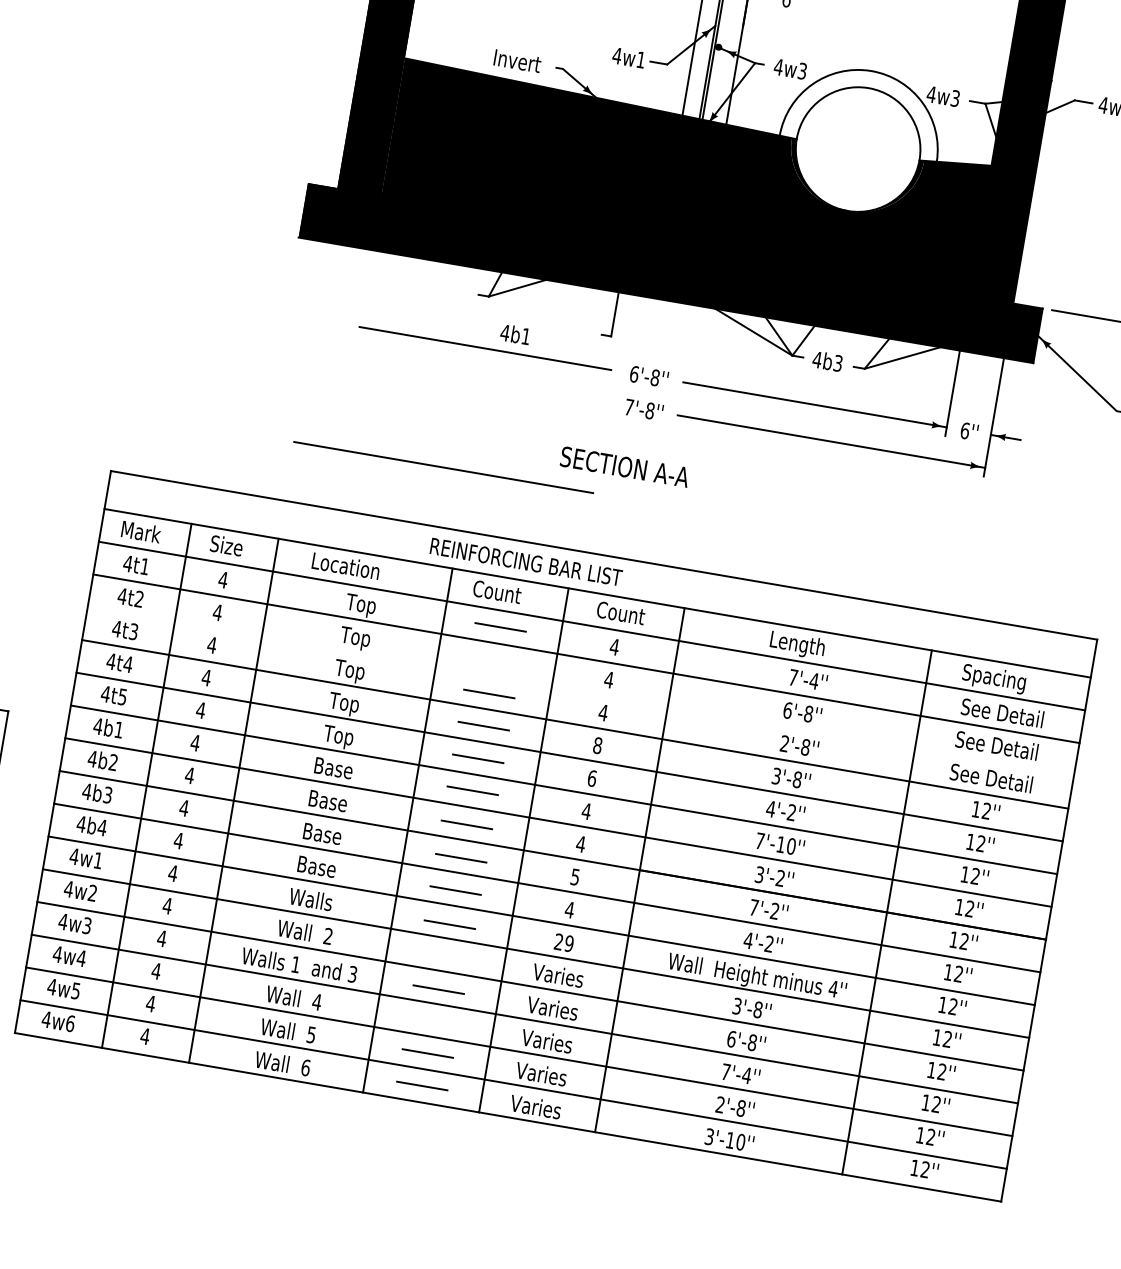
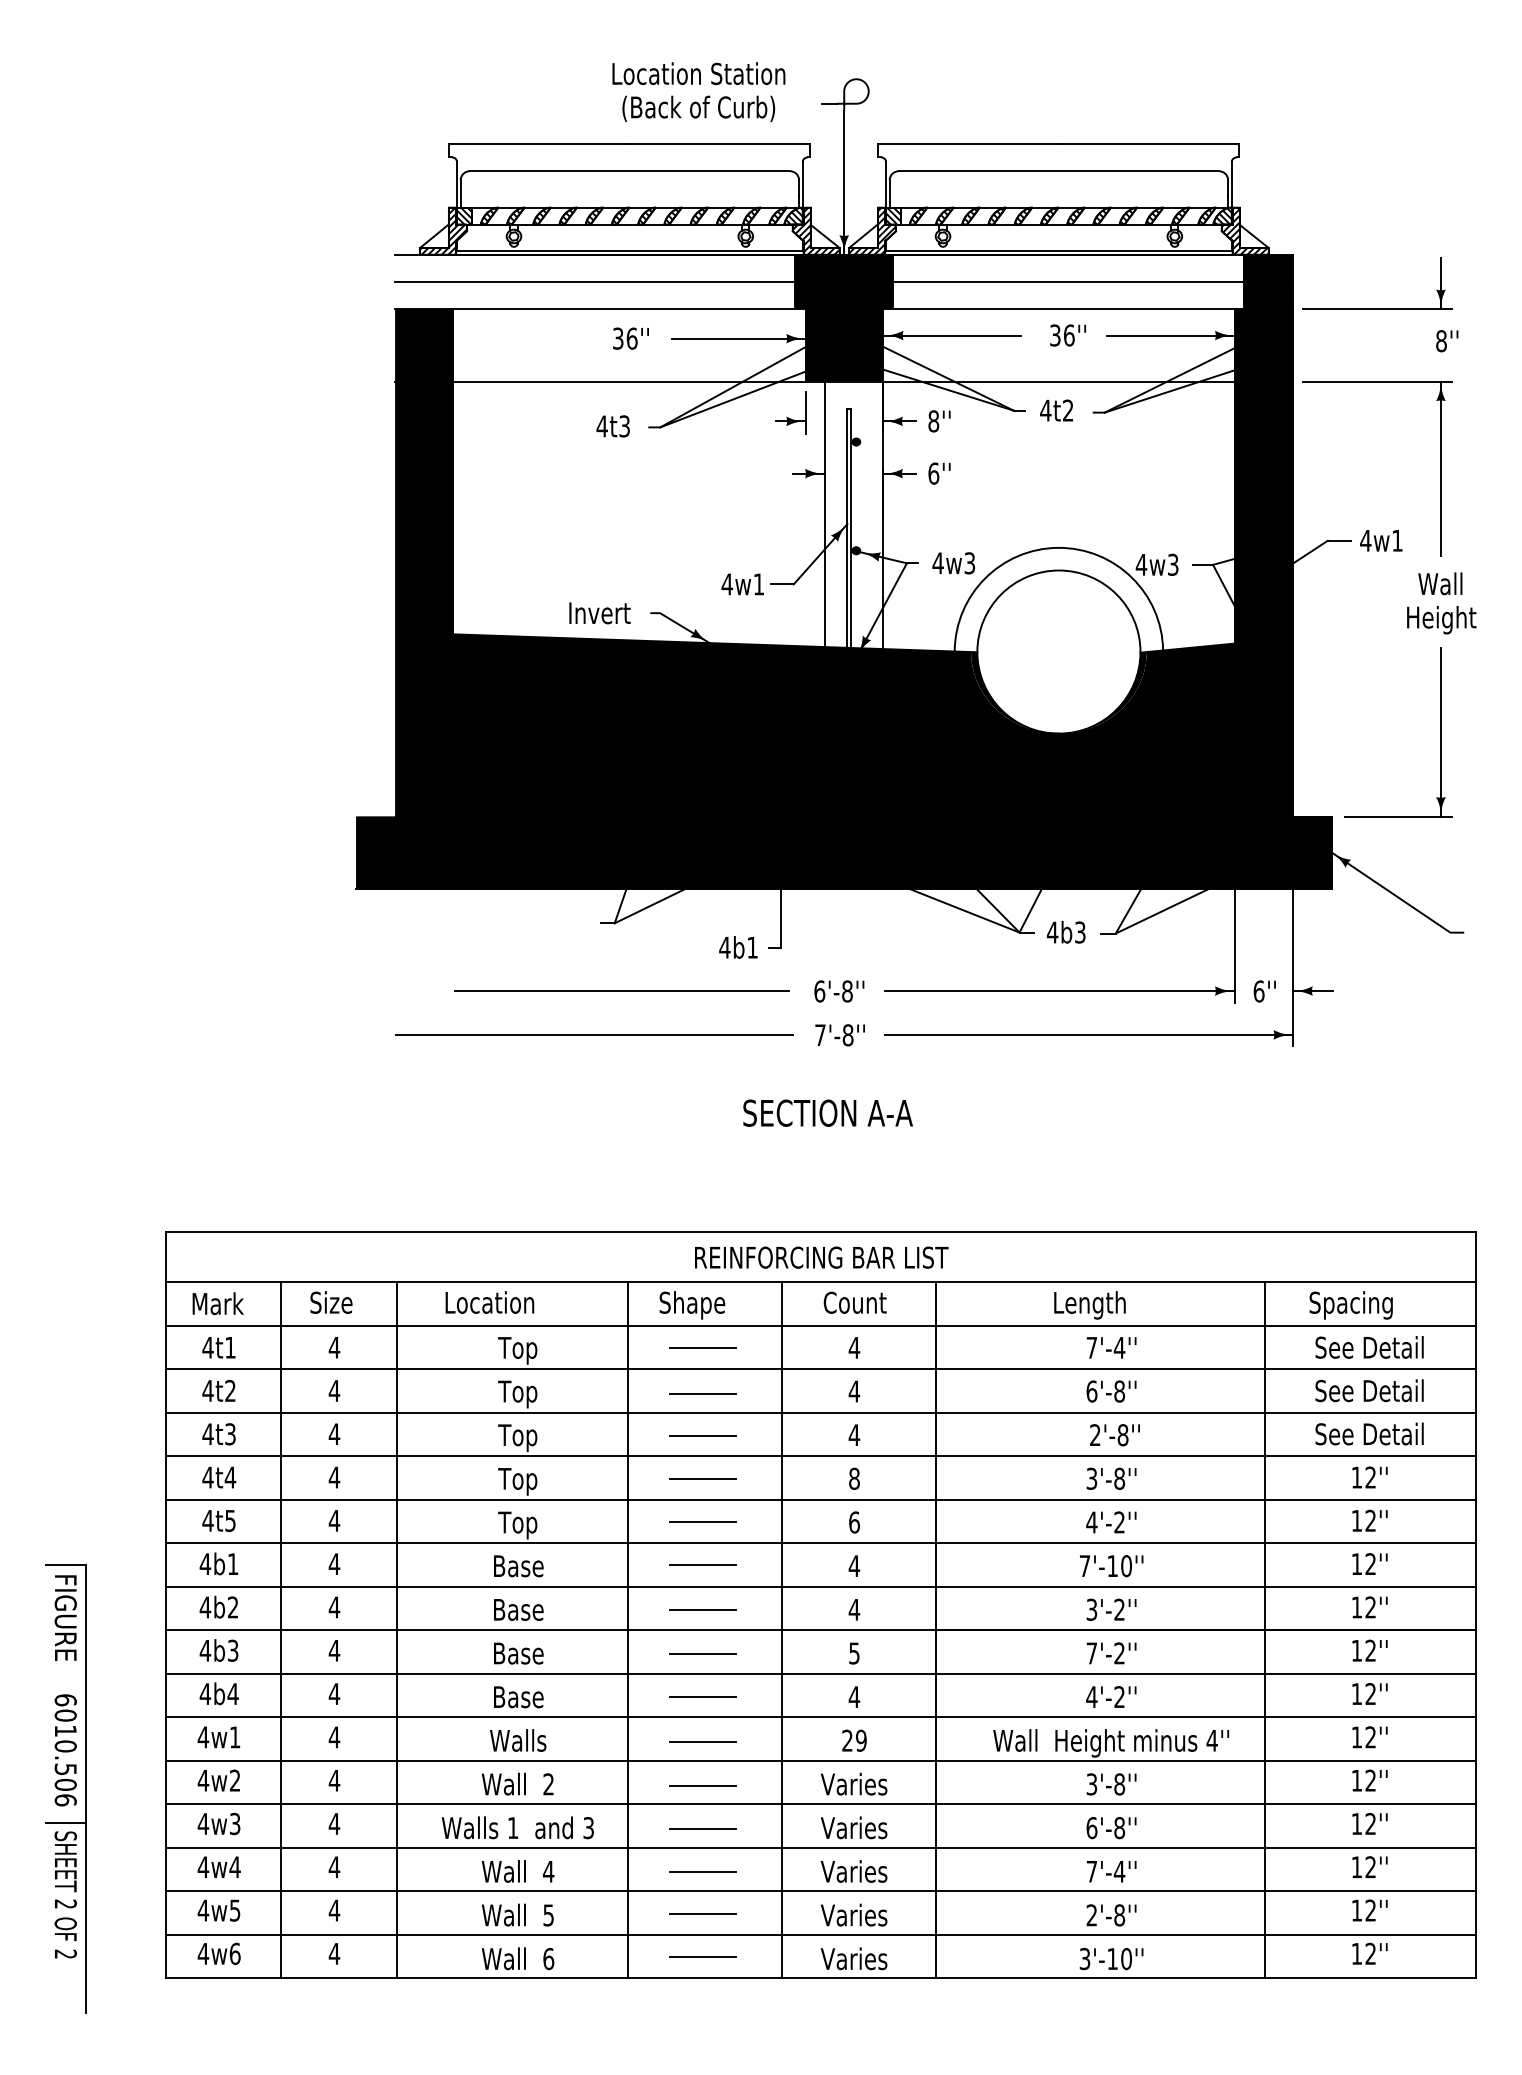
text: (515, 334) -> (738, 947), moved
line: (443, 467) -> (594, 1034), moved
text: (526, 561) -> (821, 1257), moved
text: (498, 594) -> (692, 1305), Count -> Shape
line: (494, 661) -> (702, 1393), added
line: (580, 691) -> (820, 1412), added
line: (443, 957) -> (702, 1785), added
line: (432, 1021) -> (702, 1871), added

